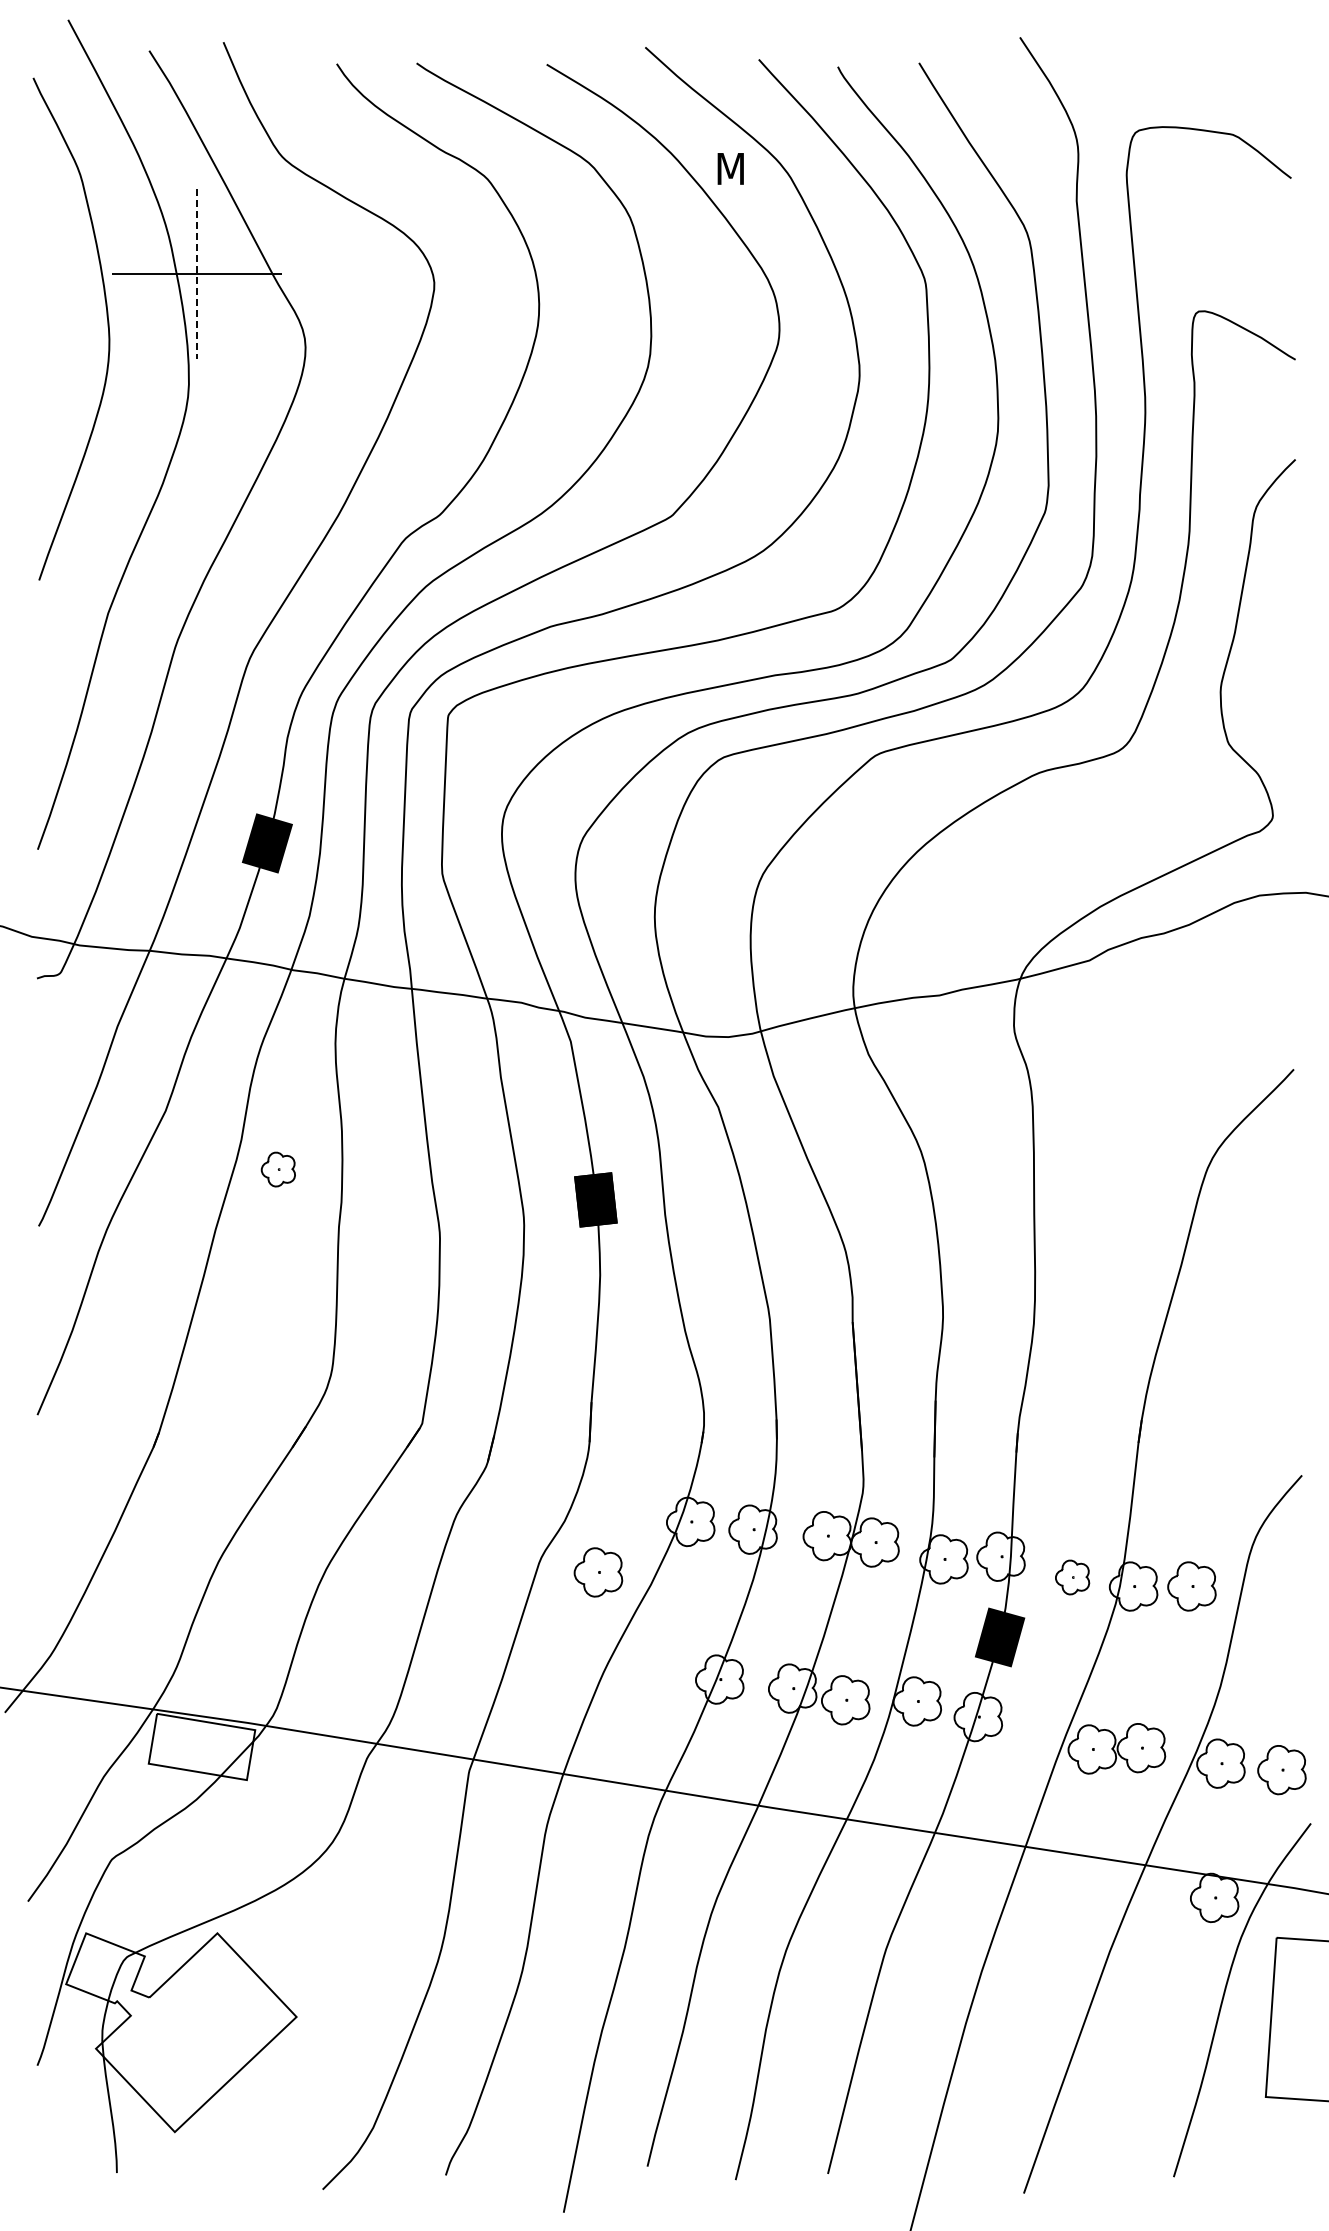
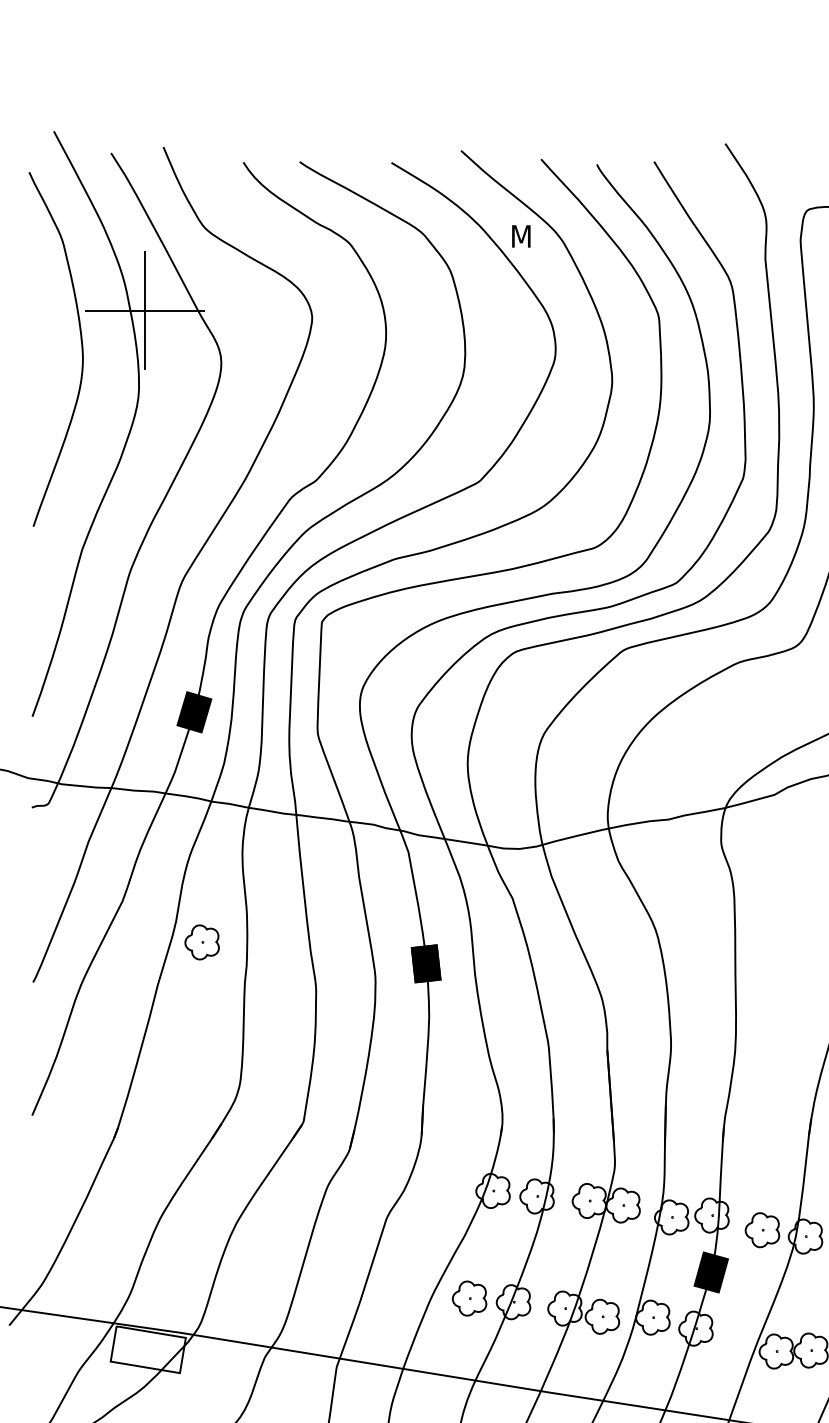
line: (197, 273) -> (145, 310), dashed -> solid
part: (278, 1169) -> (202, 942), size x1.43
part: (598, 1572) -> (469, 1298), moved
part: (1072, 1577) -> (762, 1230), size x1.43

